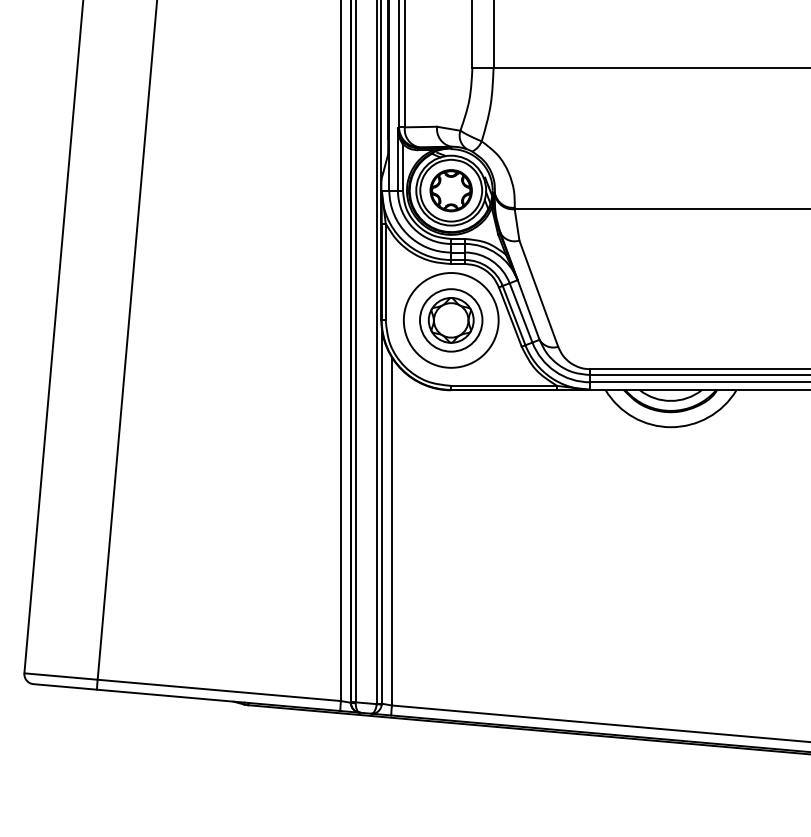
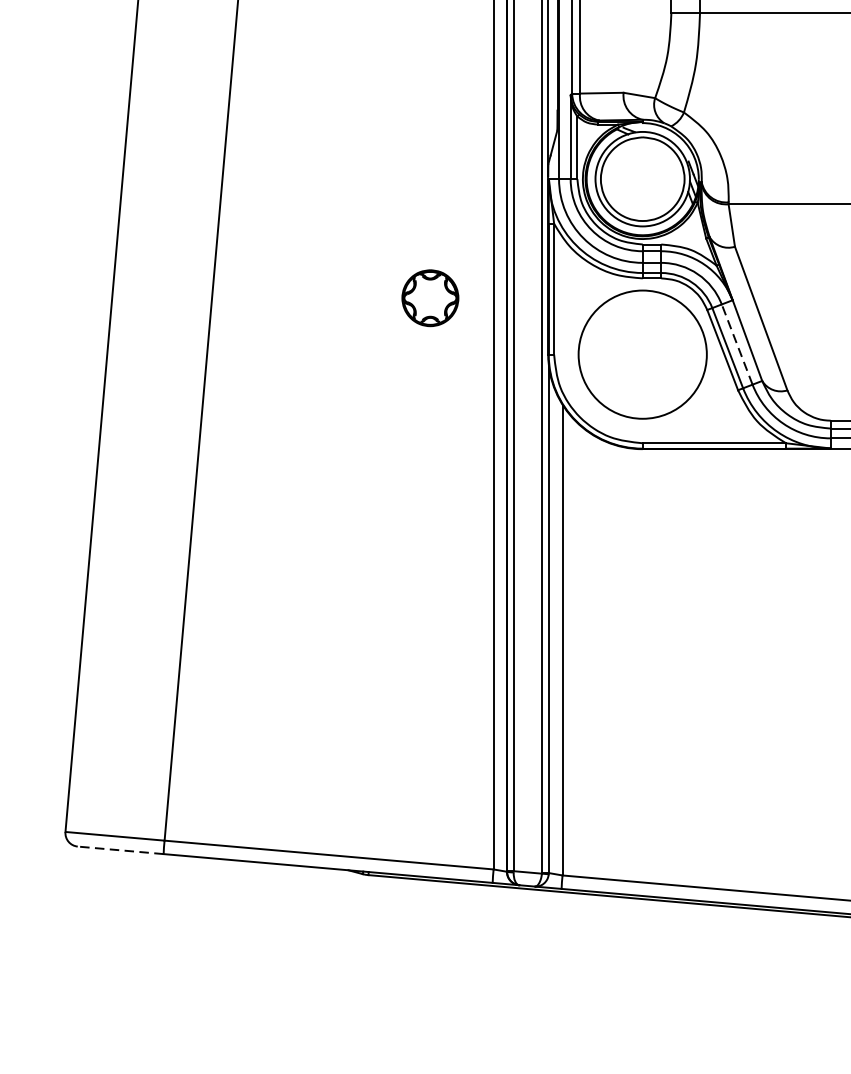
part: (450, 190) -> (429, 297), moved
line: (521, 312) -> (737, 343), solid -> dashed
part: (451, 320) -> (643, 354), removed
line: (65, 686) -> (121, 849), solid -> dashed

